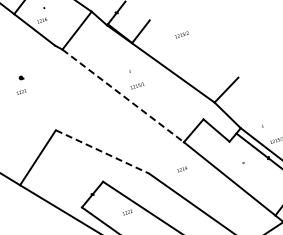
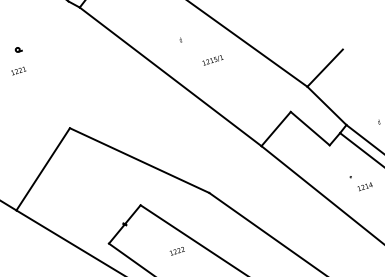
text: (137, 85) -> (212, 59), moved
line: (123, 96) -> (171, 77), dashed -> solid
line: (102, 152) -> (139, 161), dashed -> solid
text: (182, 169) -> (365, 186), moved

